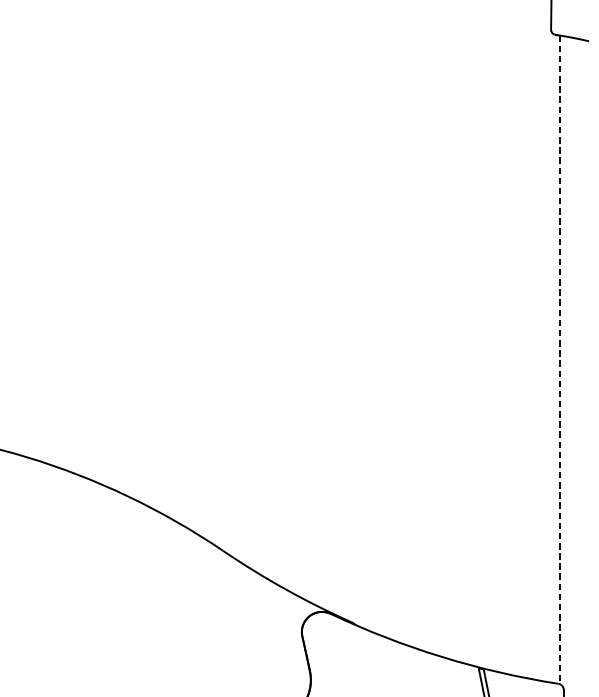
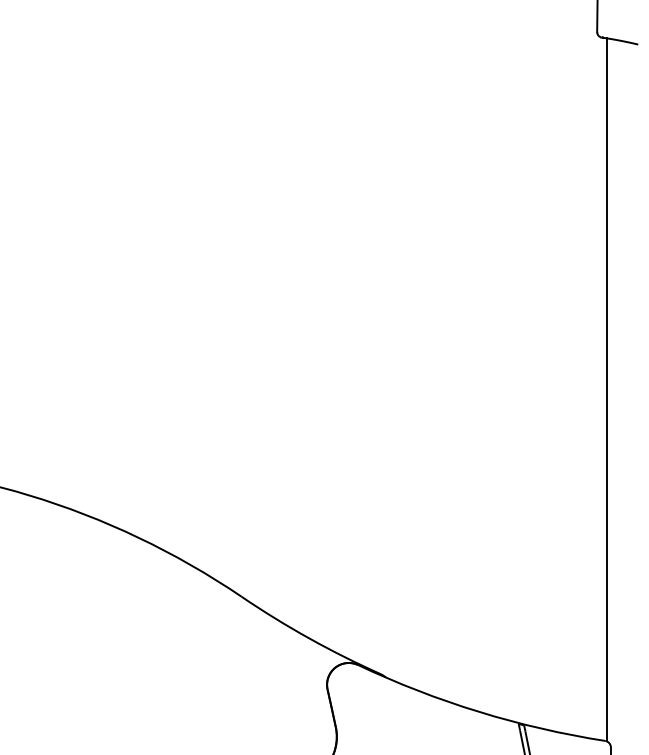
line: (559, 360) -> (606, 390), dashed -> solid

